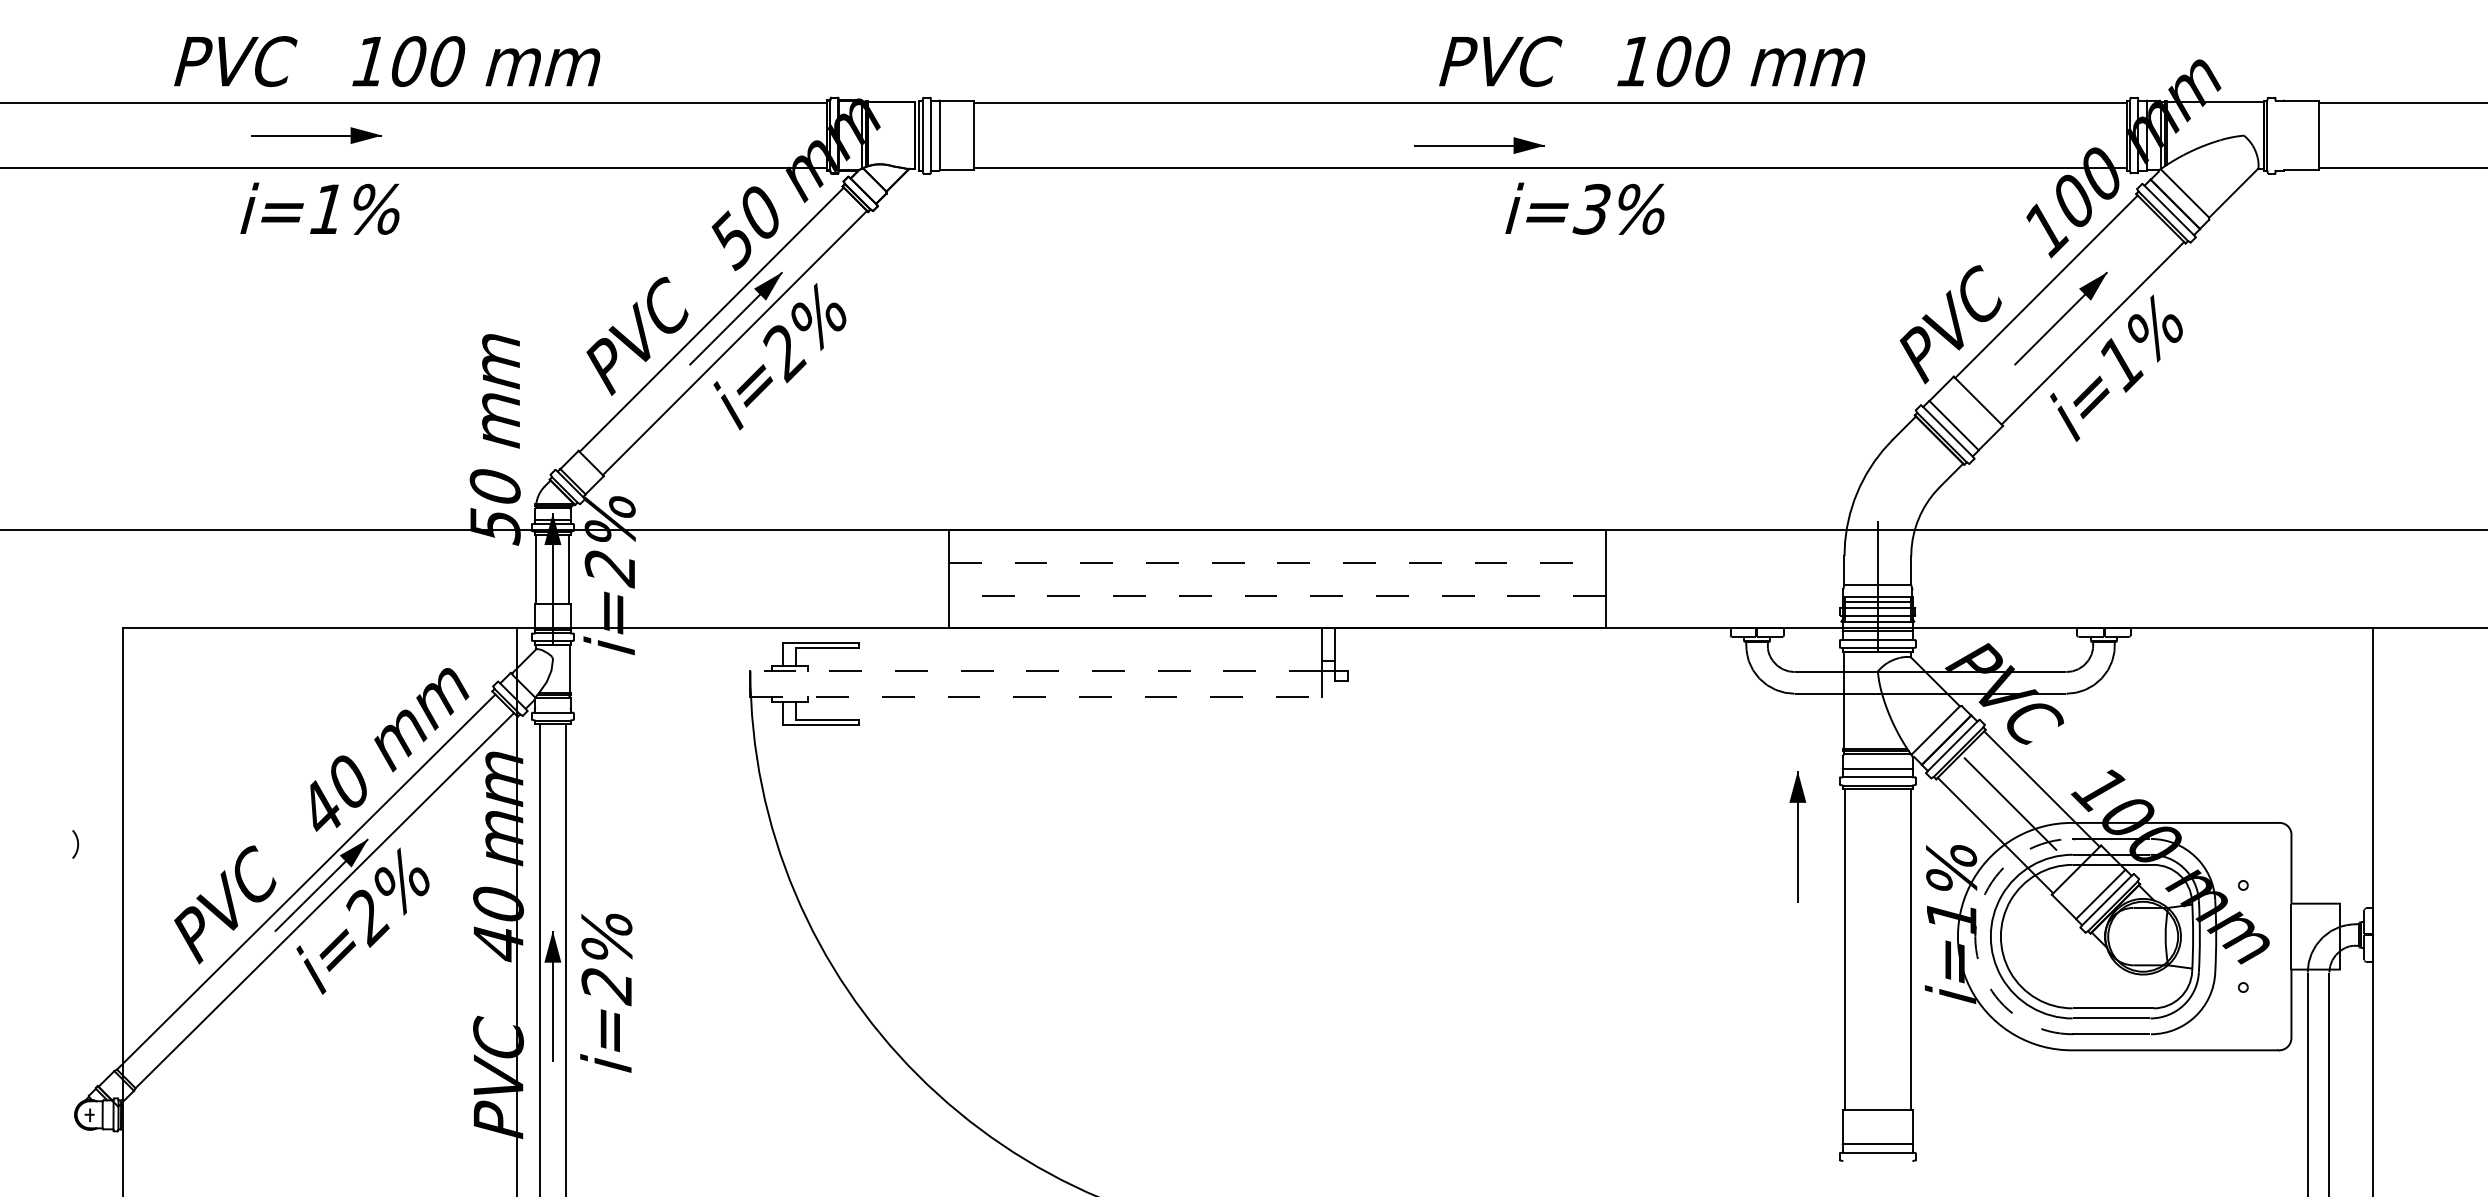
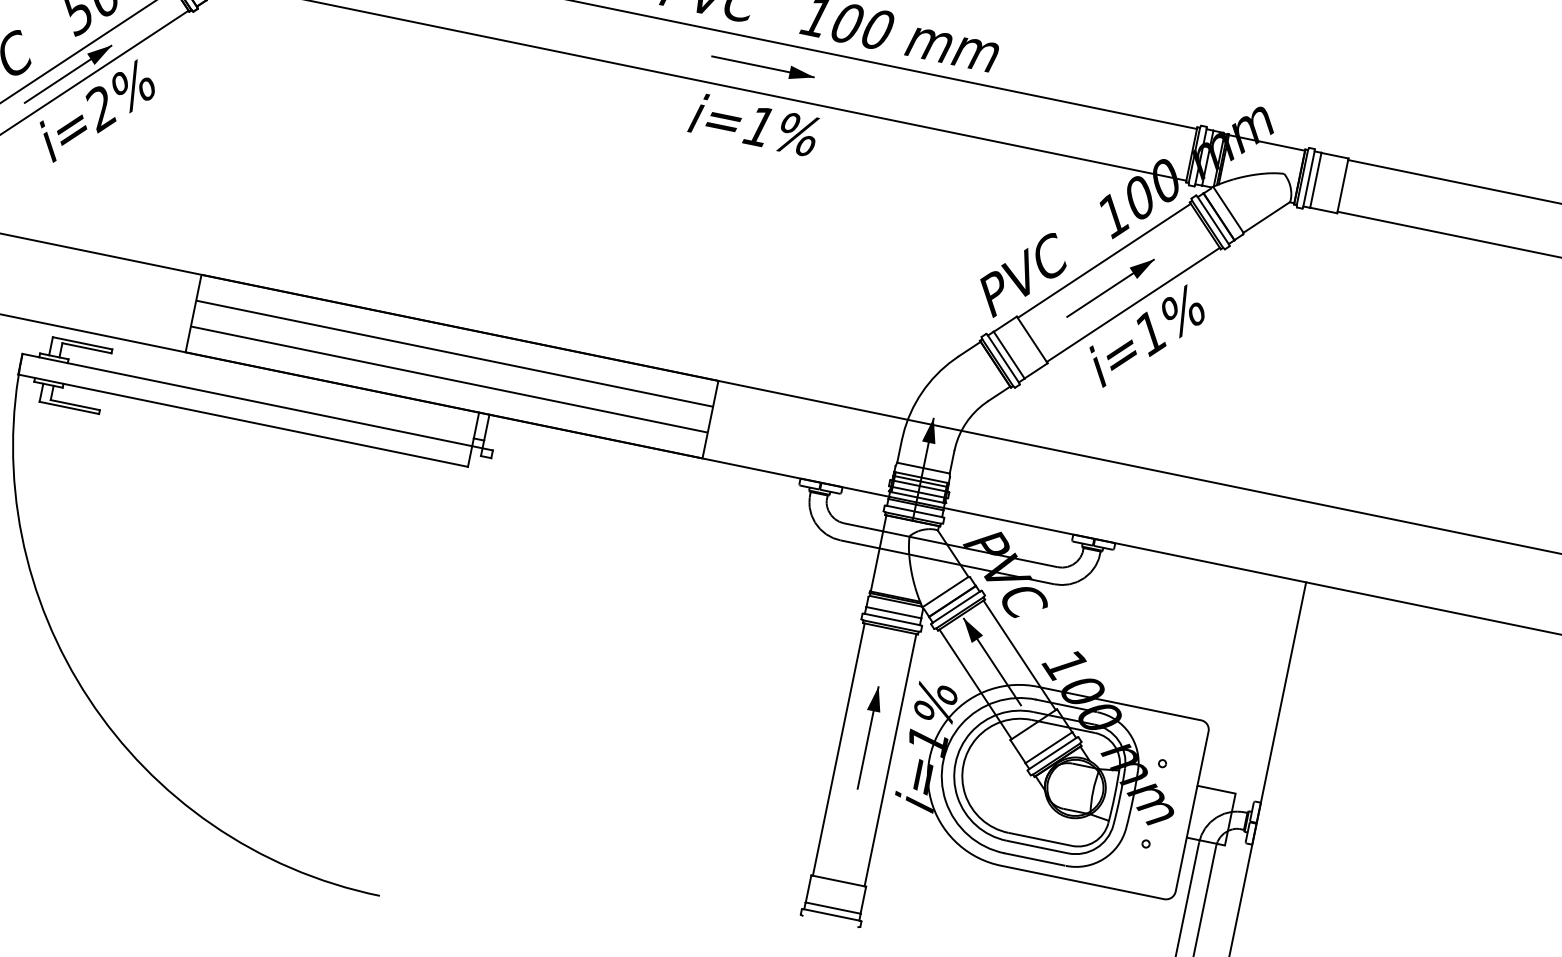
line: (2275, 135) -> (1308, 178), added
line: (2284, 135) -> (1316, 180), added
part: (1479, 145) -> (762, 66), moved
text: (1591, 208) -> (758, 125), i=3% -> i=1%
fill: (1877, 536) -> (931, 430), added
line: (1277, 562) -> (454, 353), dashed -> solid
line: (1276, 595) -> (448, 379), dashed -> solid
line: (1036, 671) -> (247, 400), dashed -> solid
line: (1036, 697) -> (243, 420), dashed -> solid
fill: (1978, 771) -> (972, 631), added
part: (1797, 836) -> (867, 737), moved
line: (1975, 936) -> (943, 760), dashed -> solid

